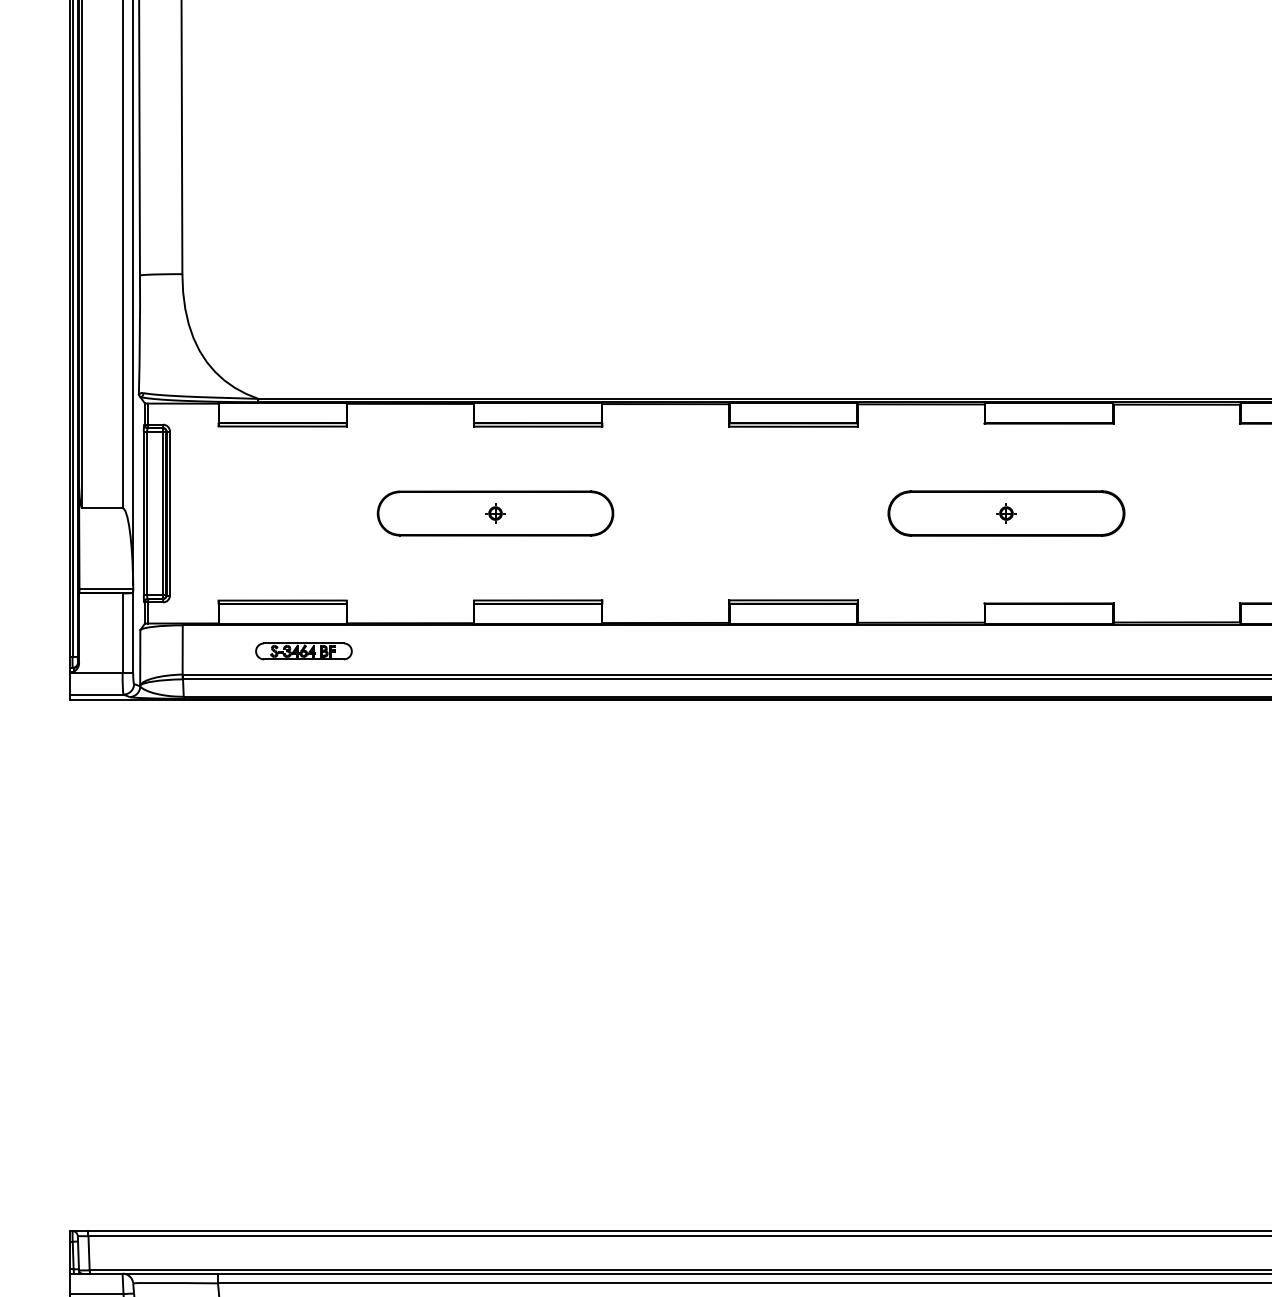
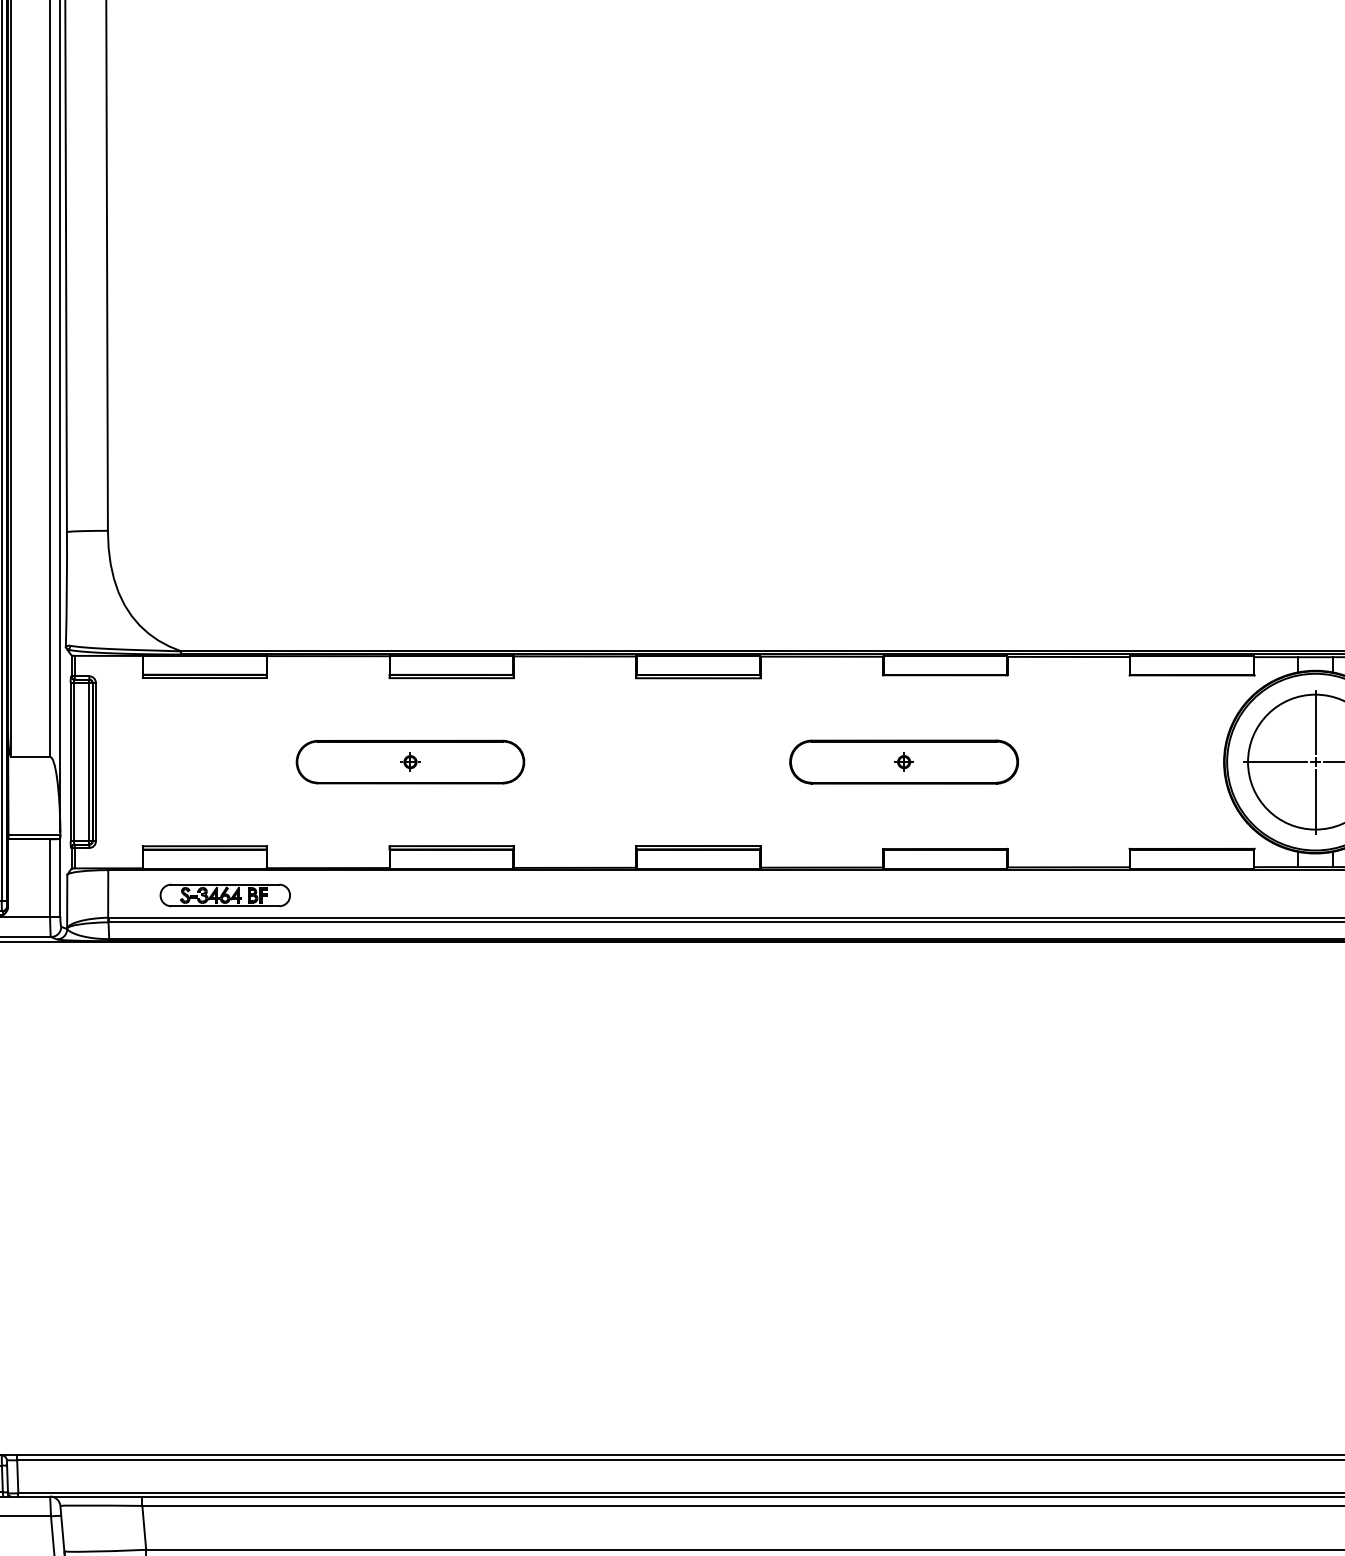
part: (304, 650) -> (225, 894), size x1.4

